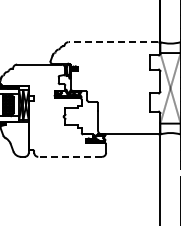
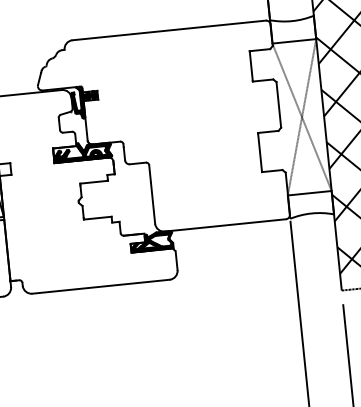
line: (113, 42) -> (169, 31), dashed -> solid
line: (70, 156) -> (101, 285), dashed -> solid

